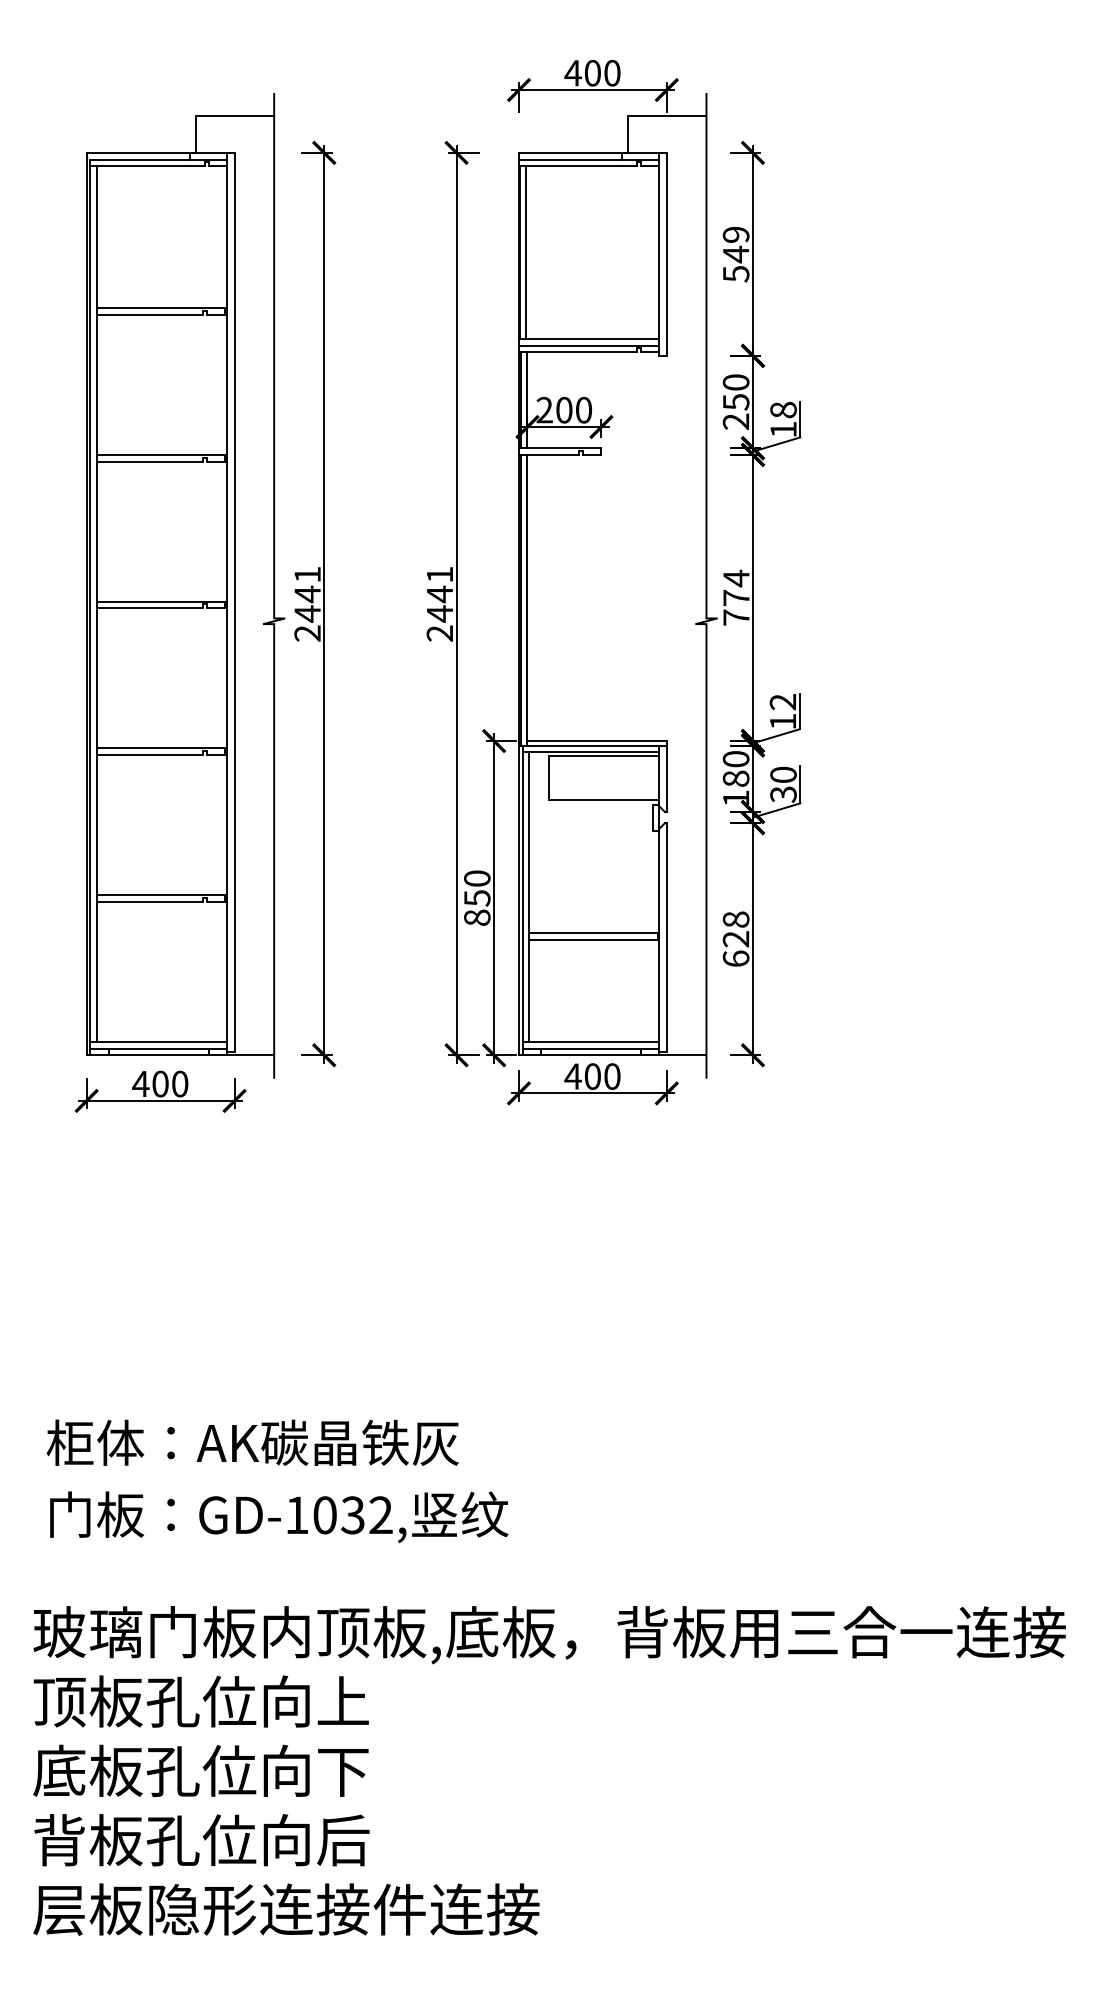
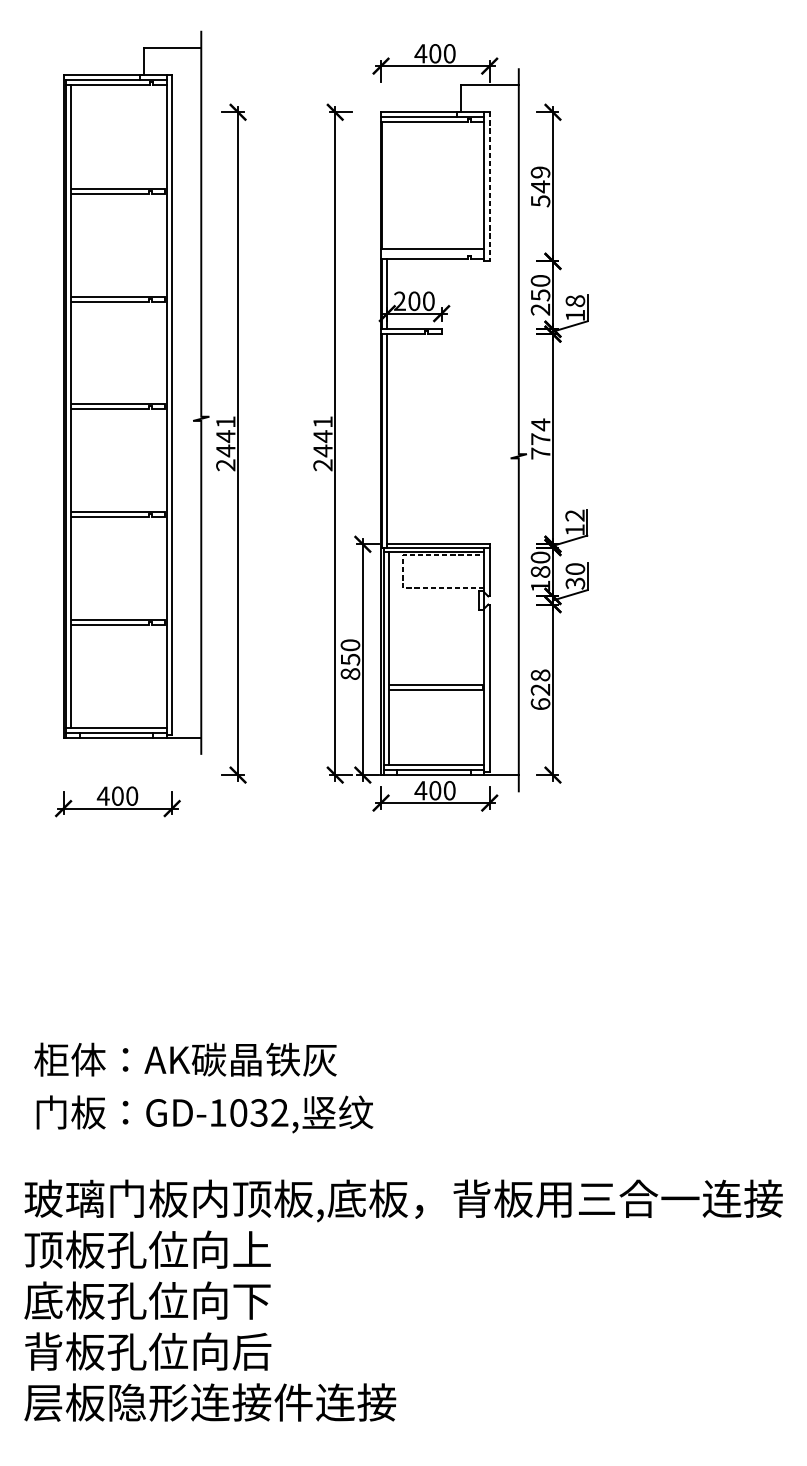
line: (526, 252) -> (386, 185), removed
line: (666, 254) -> (489, 186), solid -> dashed
line: (588, 345) -> (432, 253), removed
part: (185, 585) -> (136, 392), moved
line: (548, 777) -> (402, 571), solid -> dashed

